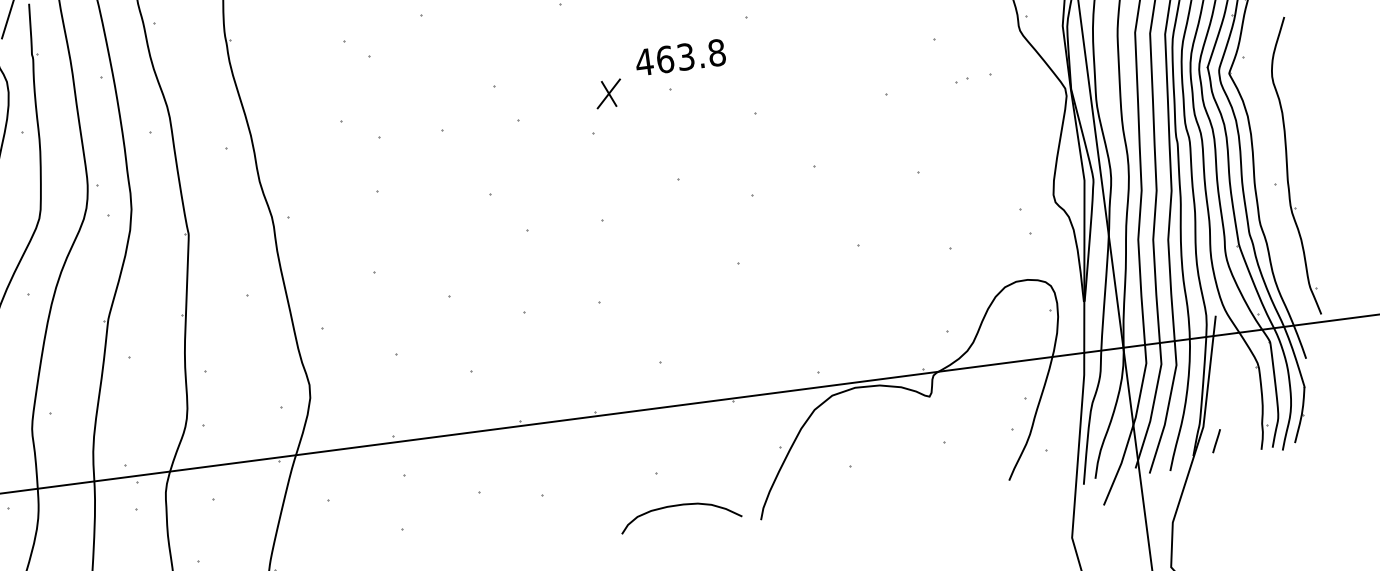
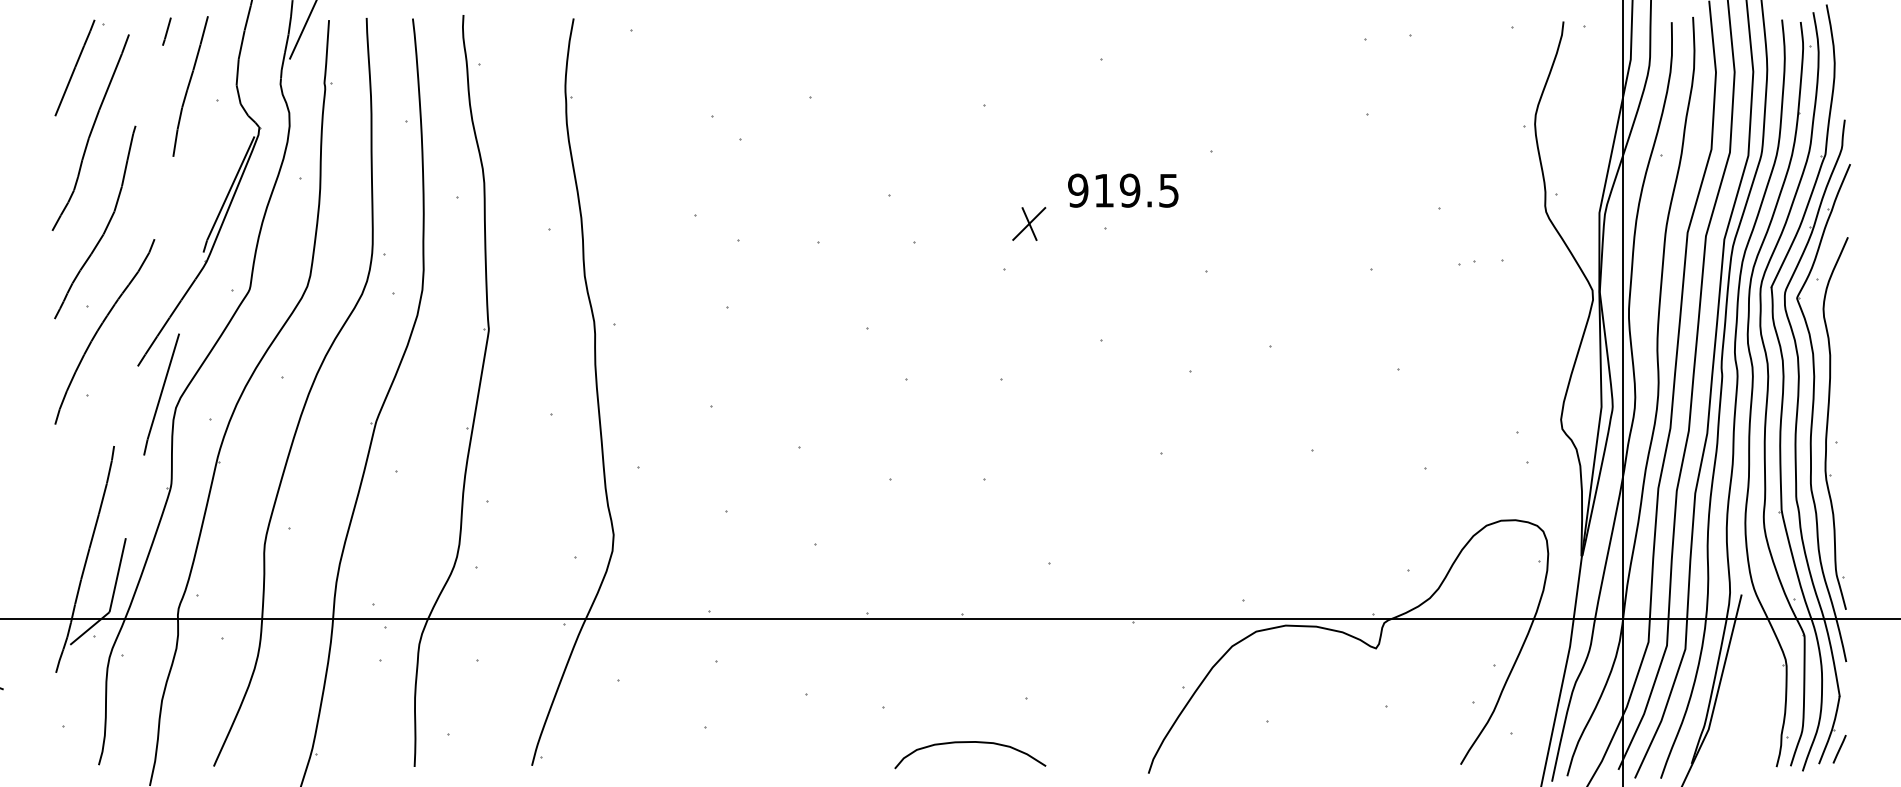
text: (680, 57) -> (1123, 190), 463.8 -> 919.5
part: (1288, 167) -> (1828, 423), moved
line: (1216, 440) -> (1839, 748), moved
curve: (679, 505) -> (970, 742), moved

